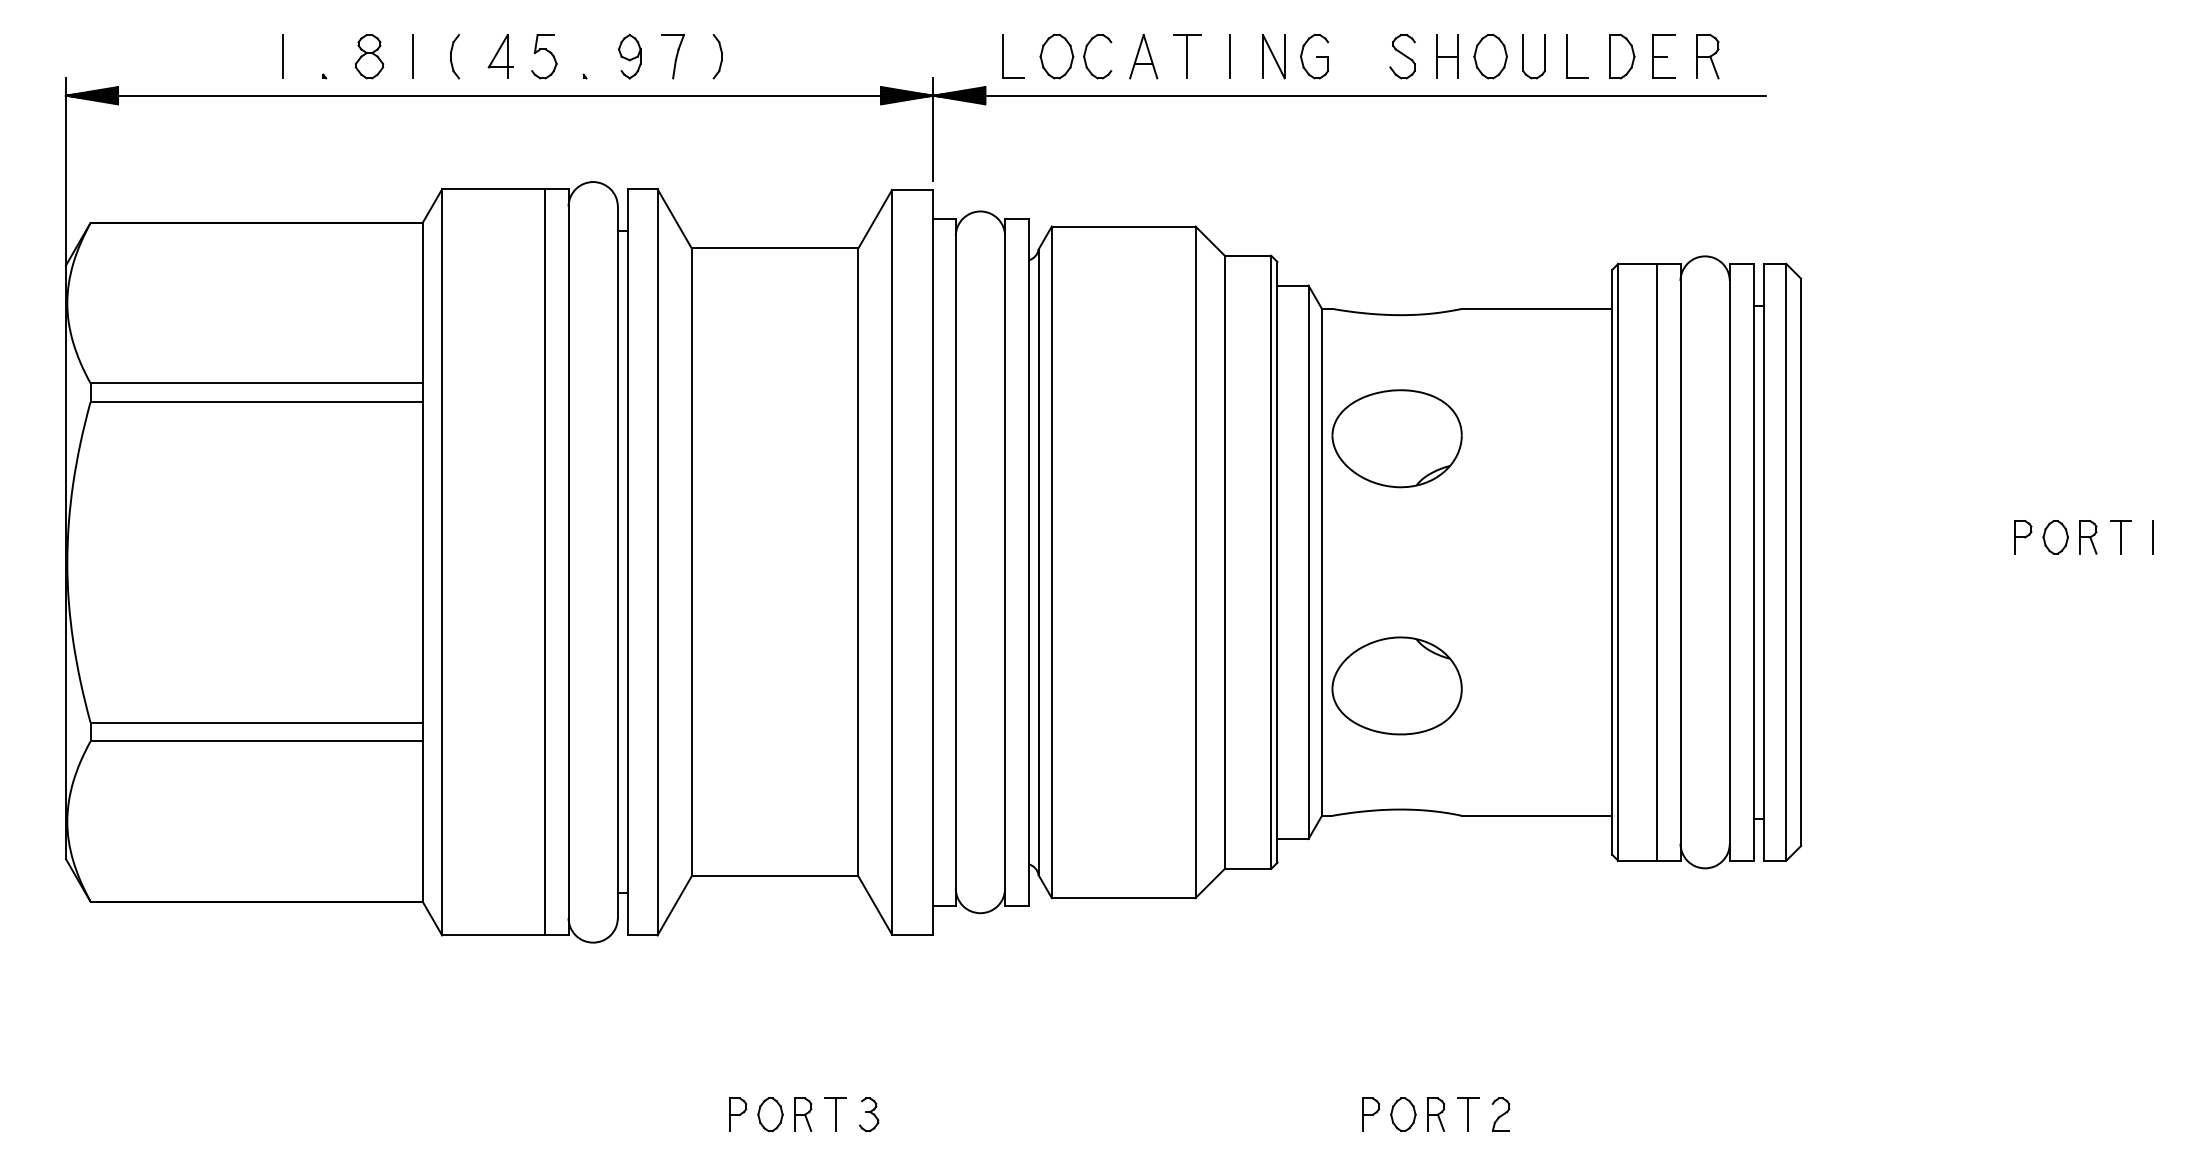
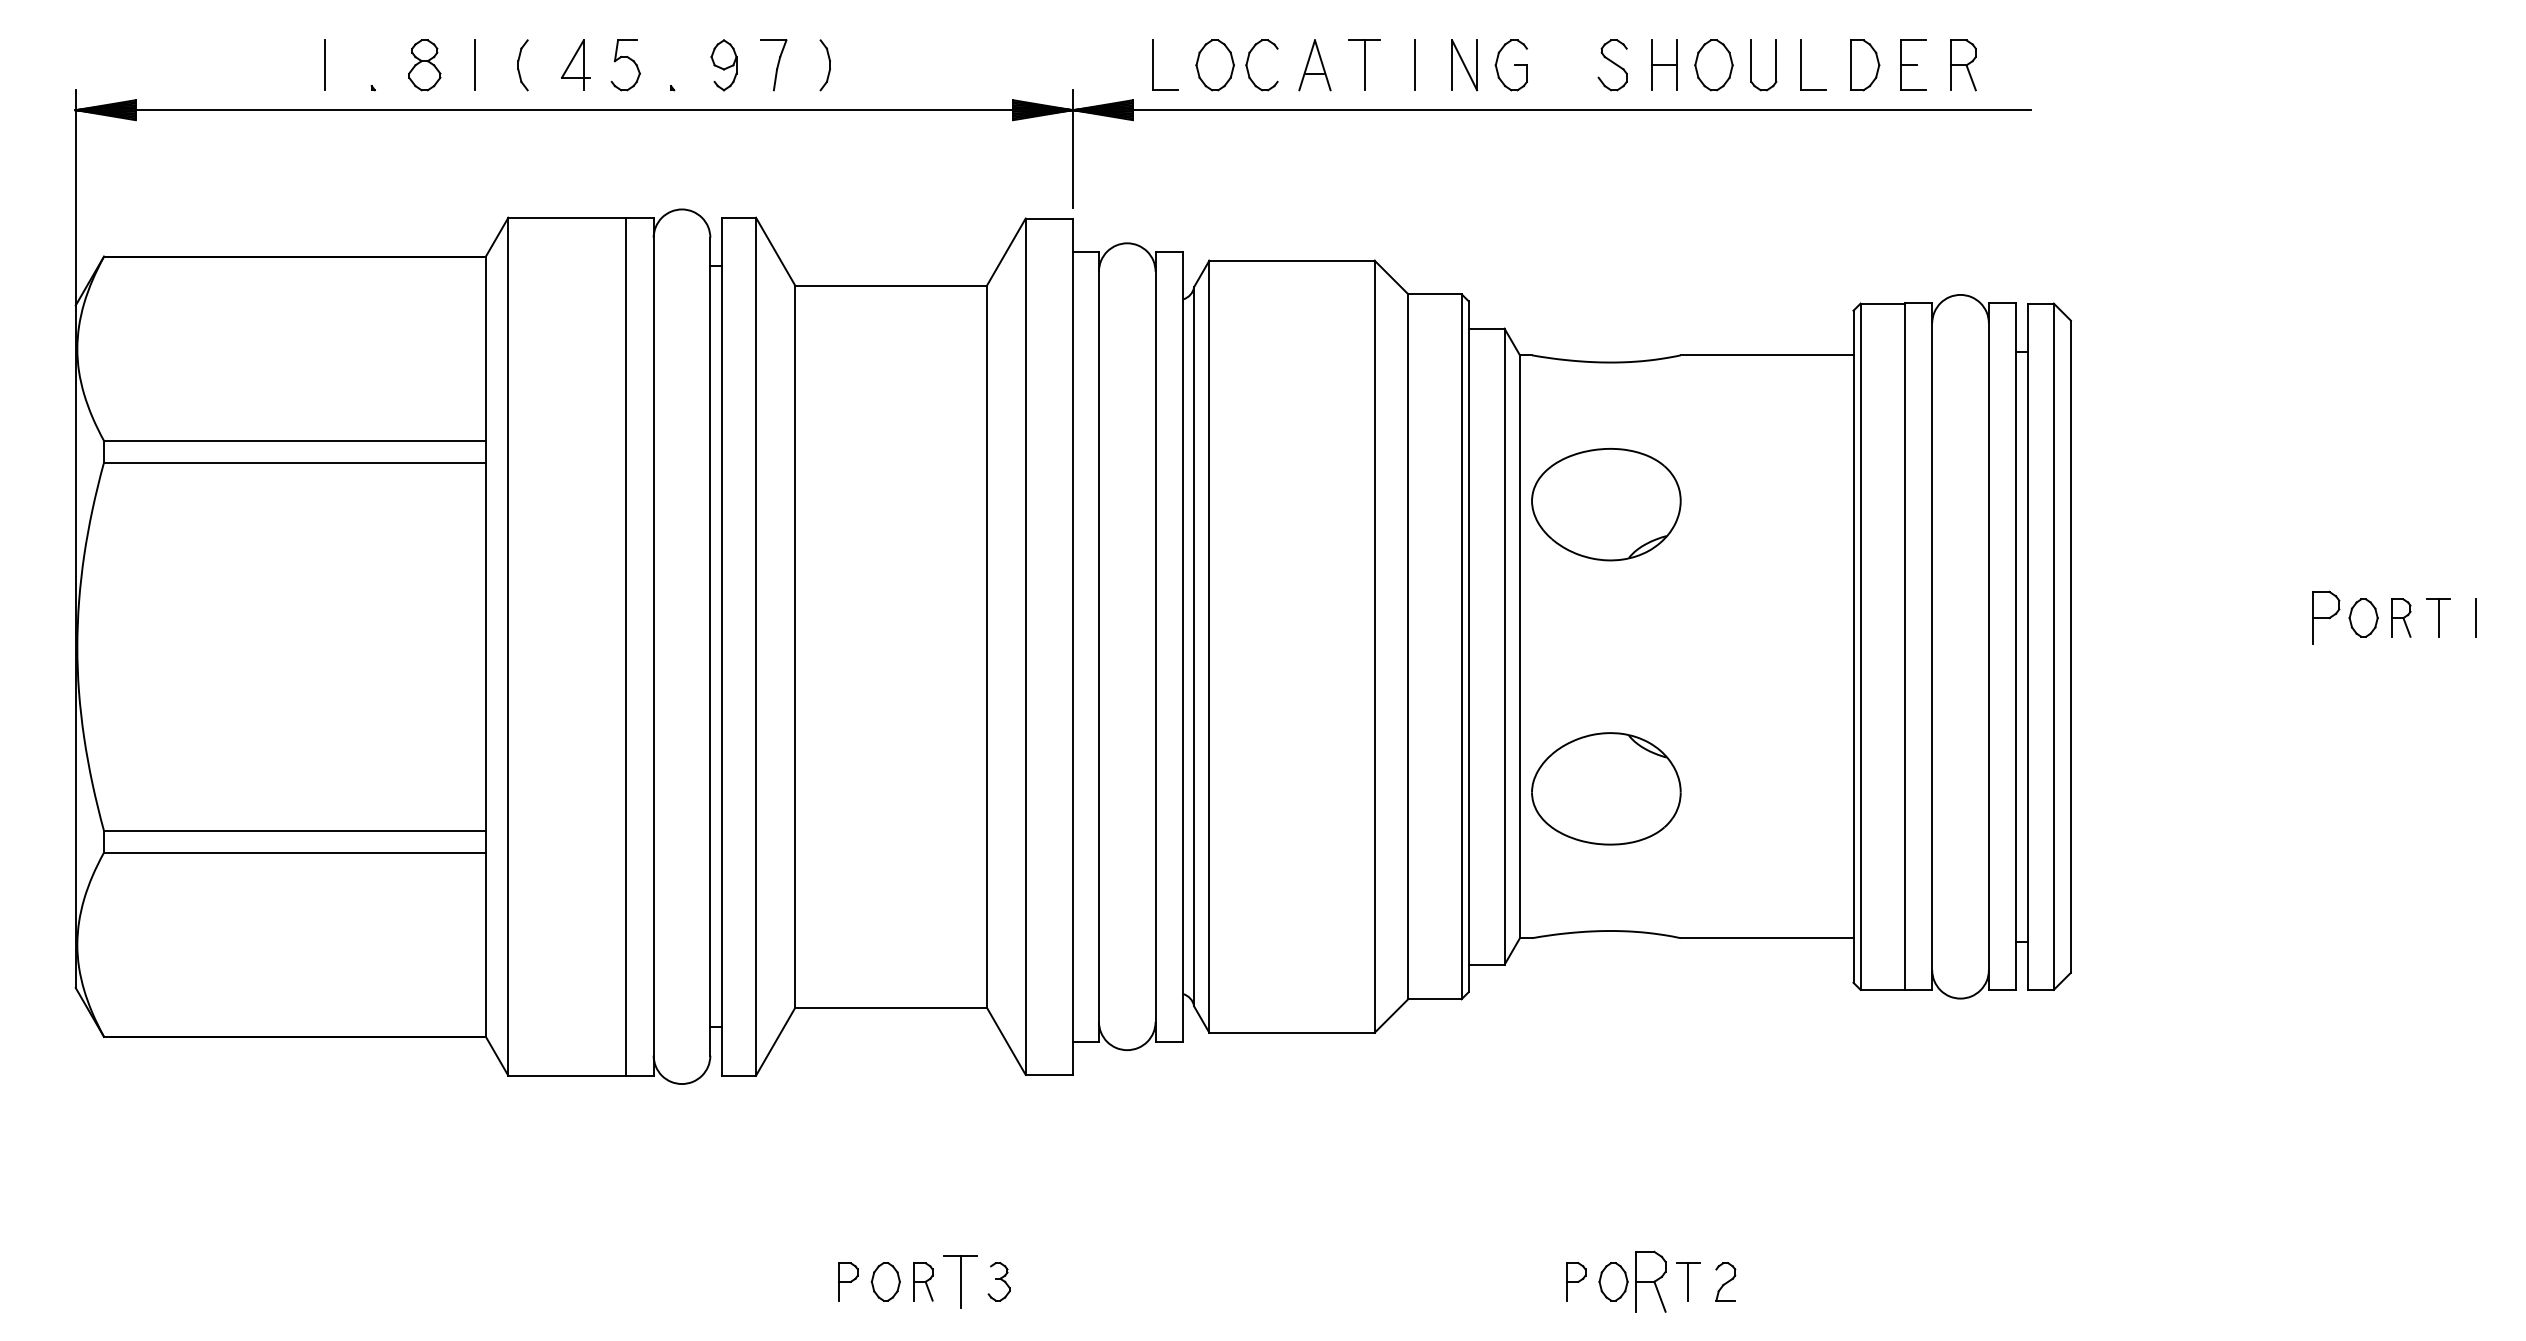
part: (2023, 536) -> (2326, 617), size x1.4
part: (835, 1114) -> (960, 1281), size x1.4
part: (1436, 1114) -> (1651, 1281), size x1.6

